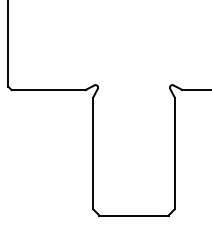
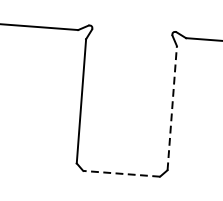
line: (174, 153) -> (171, 108), solid -> dashed
line: (134, 215) -> (122, 173), solid -> dashed

